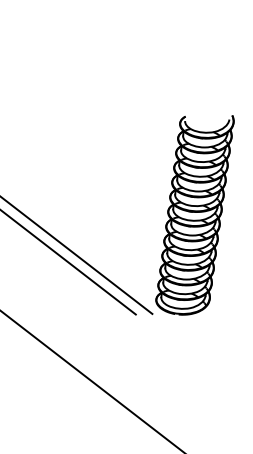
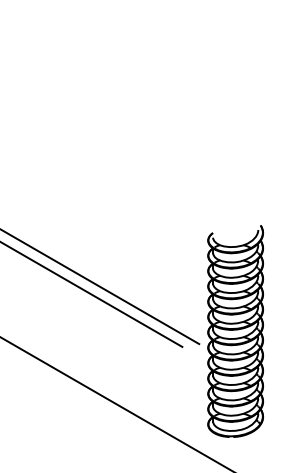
part: (194, 213) -> (235, 331), moved

